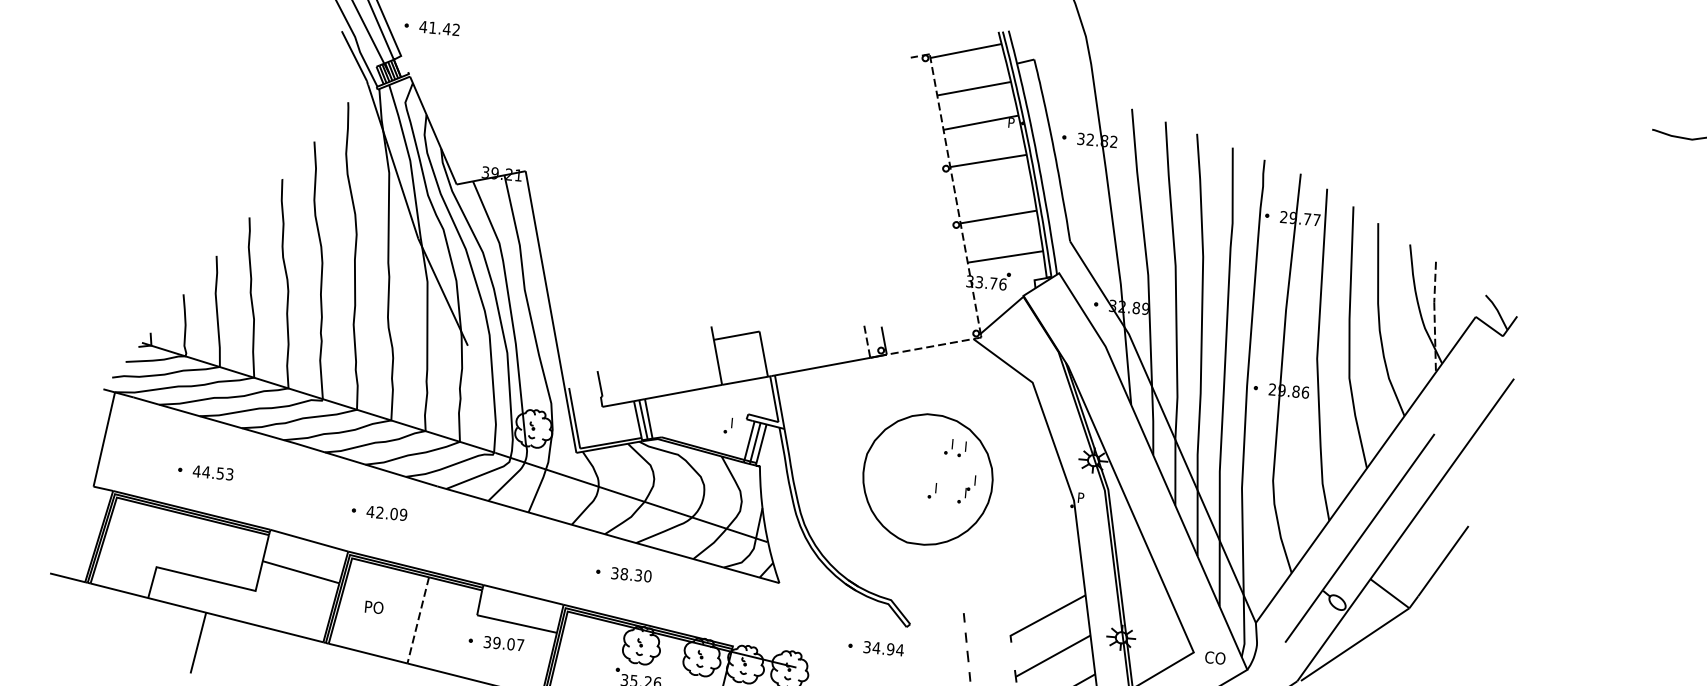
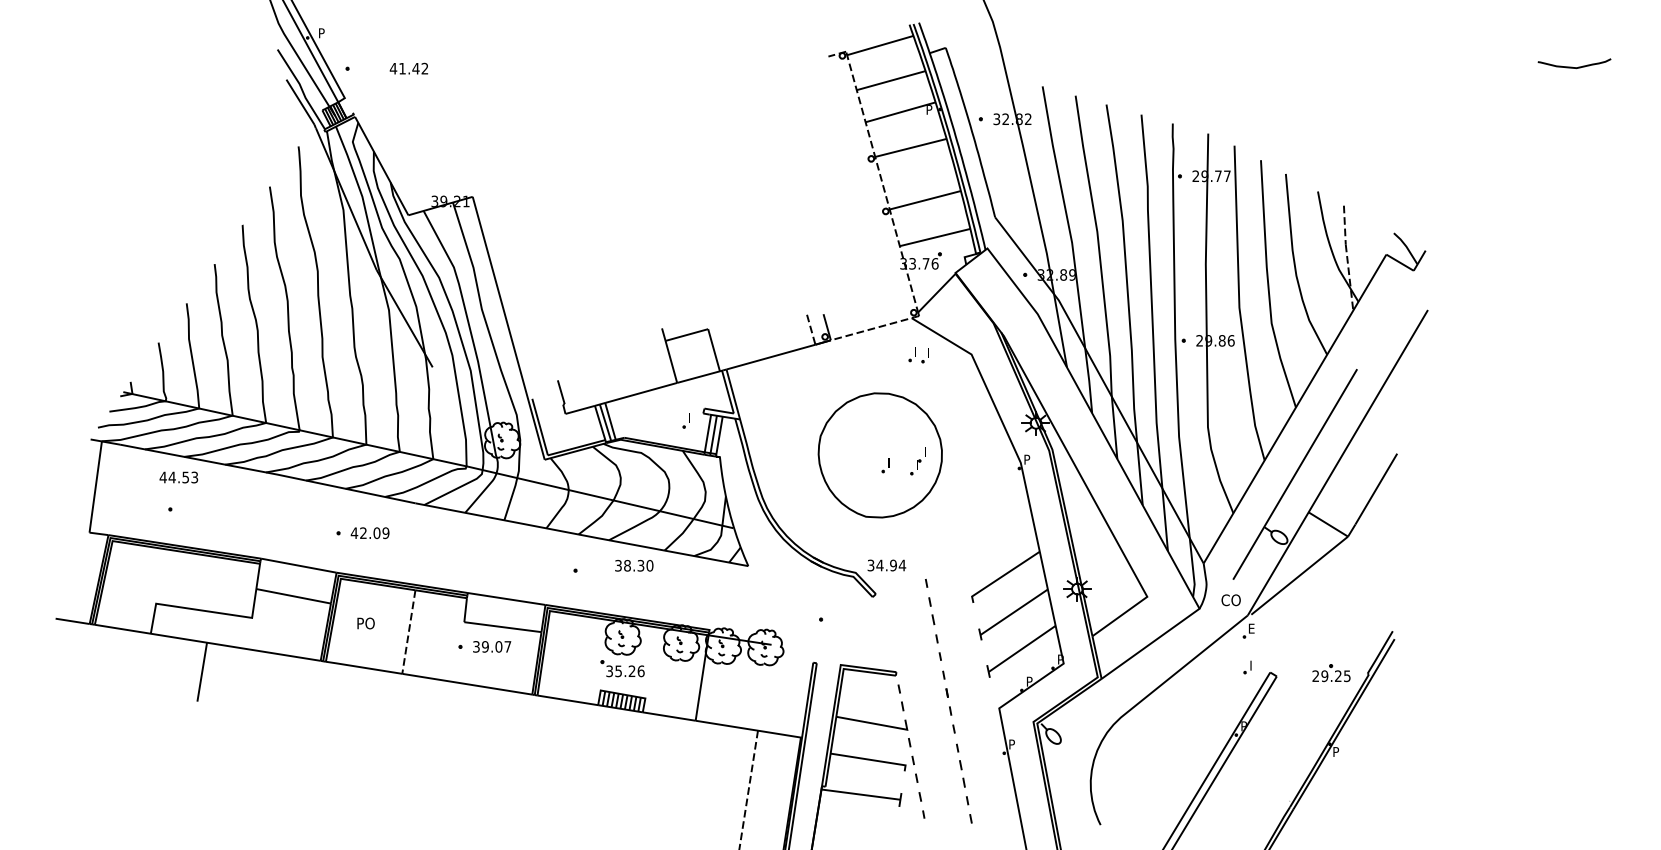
text: (439, 28) -> (408, 68), moved
part: (955, 448) -> (918, 355), moved
text: (212, 472) -> (178, 477), moved
text: (631, 574) -> (634, 565), moved
text: (883, 648) -> (886, 565), moved
text: (1214, 658) -> (1230, 600), moved

